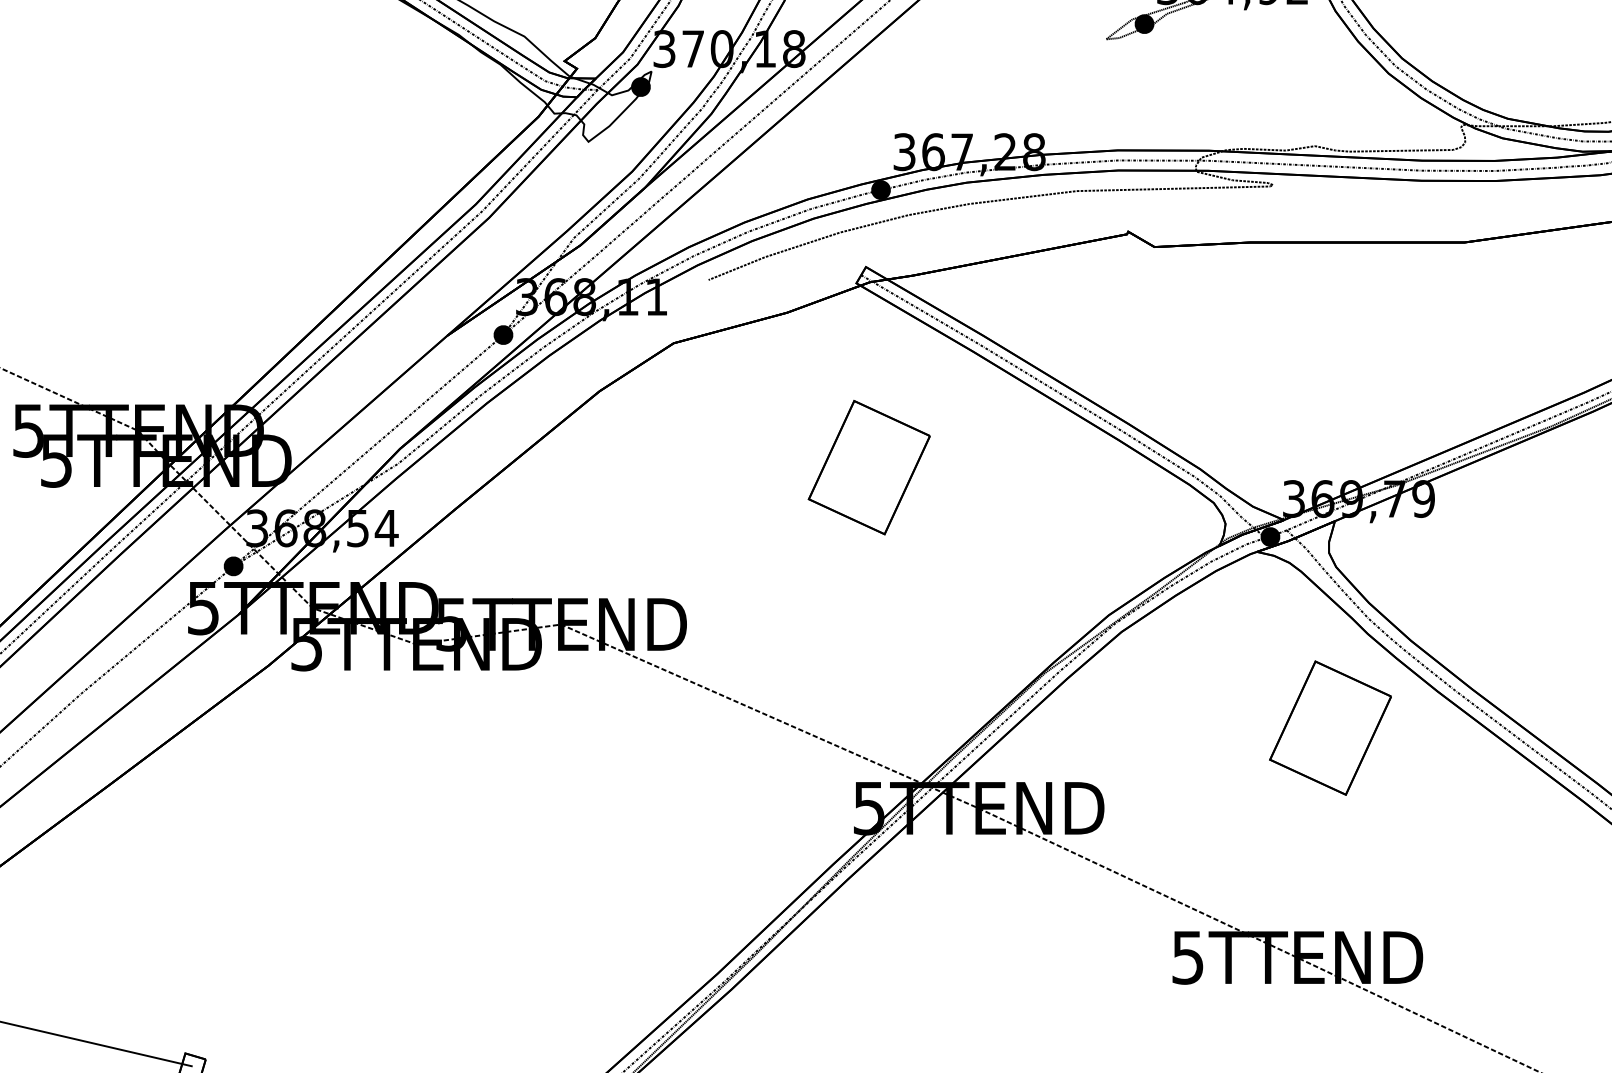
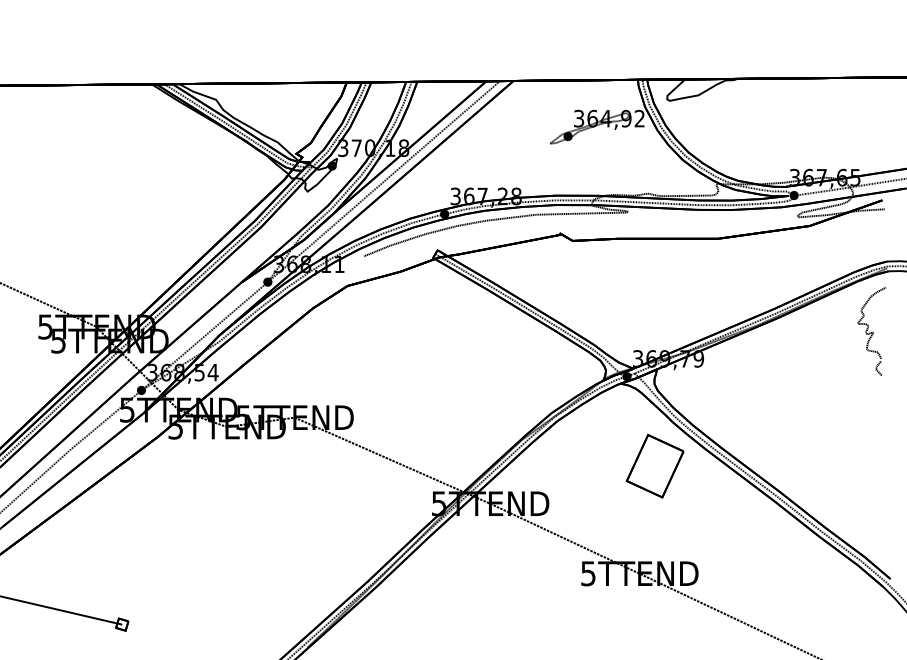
part: (867, 466) -> (438, 343), removed

